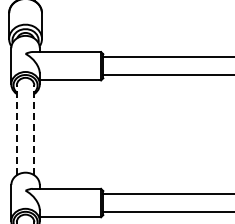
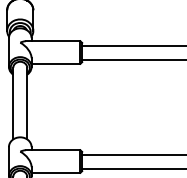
line: (16, 130) -> (13, 103), dashed -> solid
line: (34, 130) -> (27, 103), dashed -> solid

